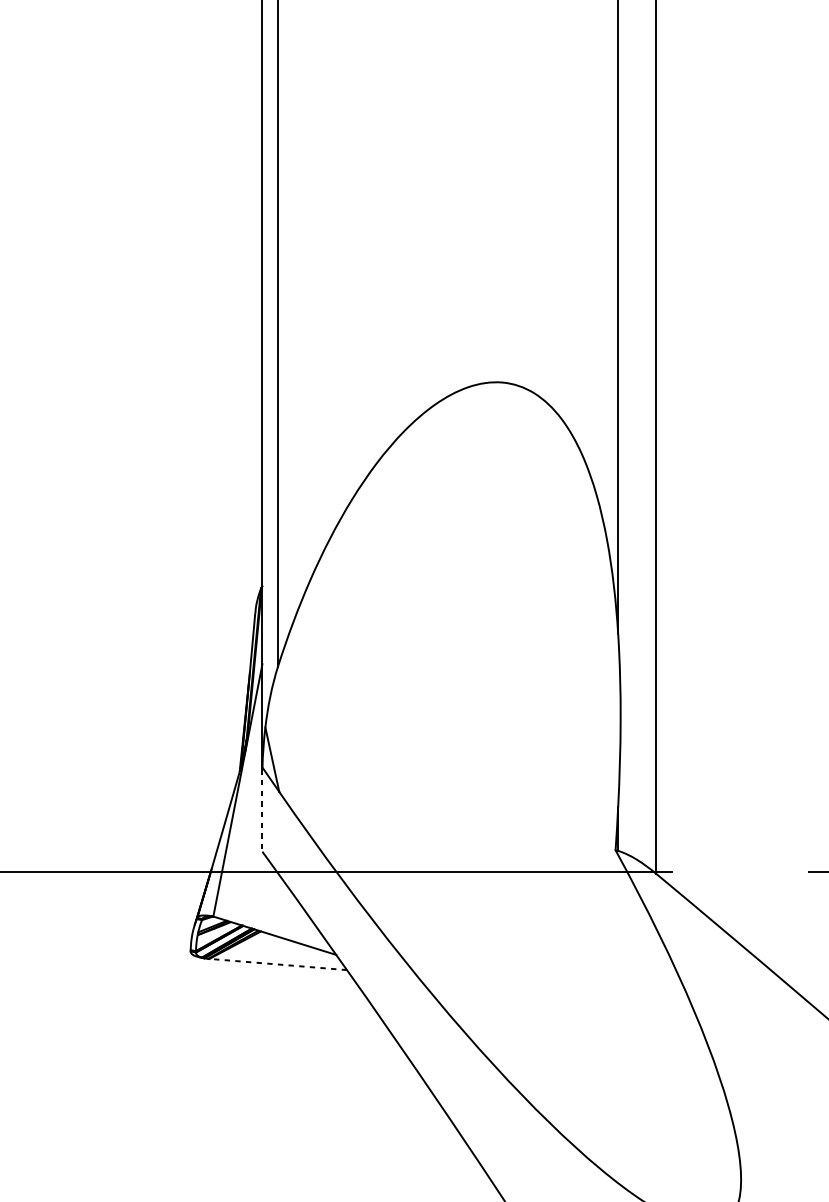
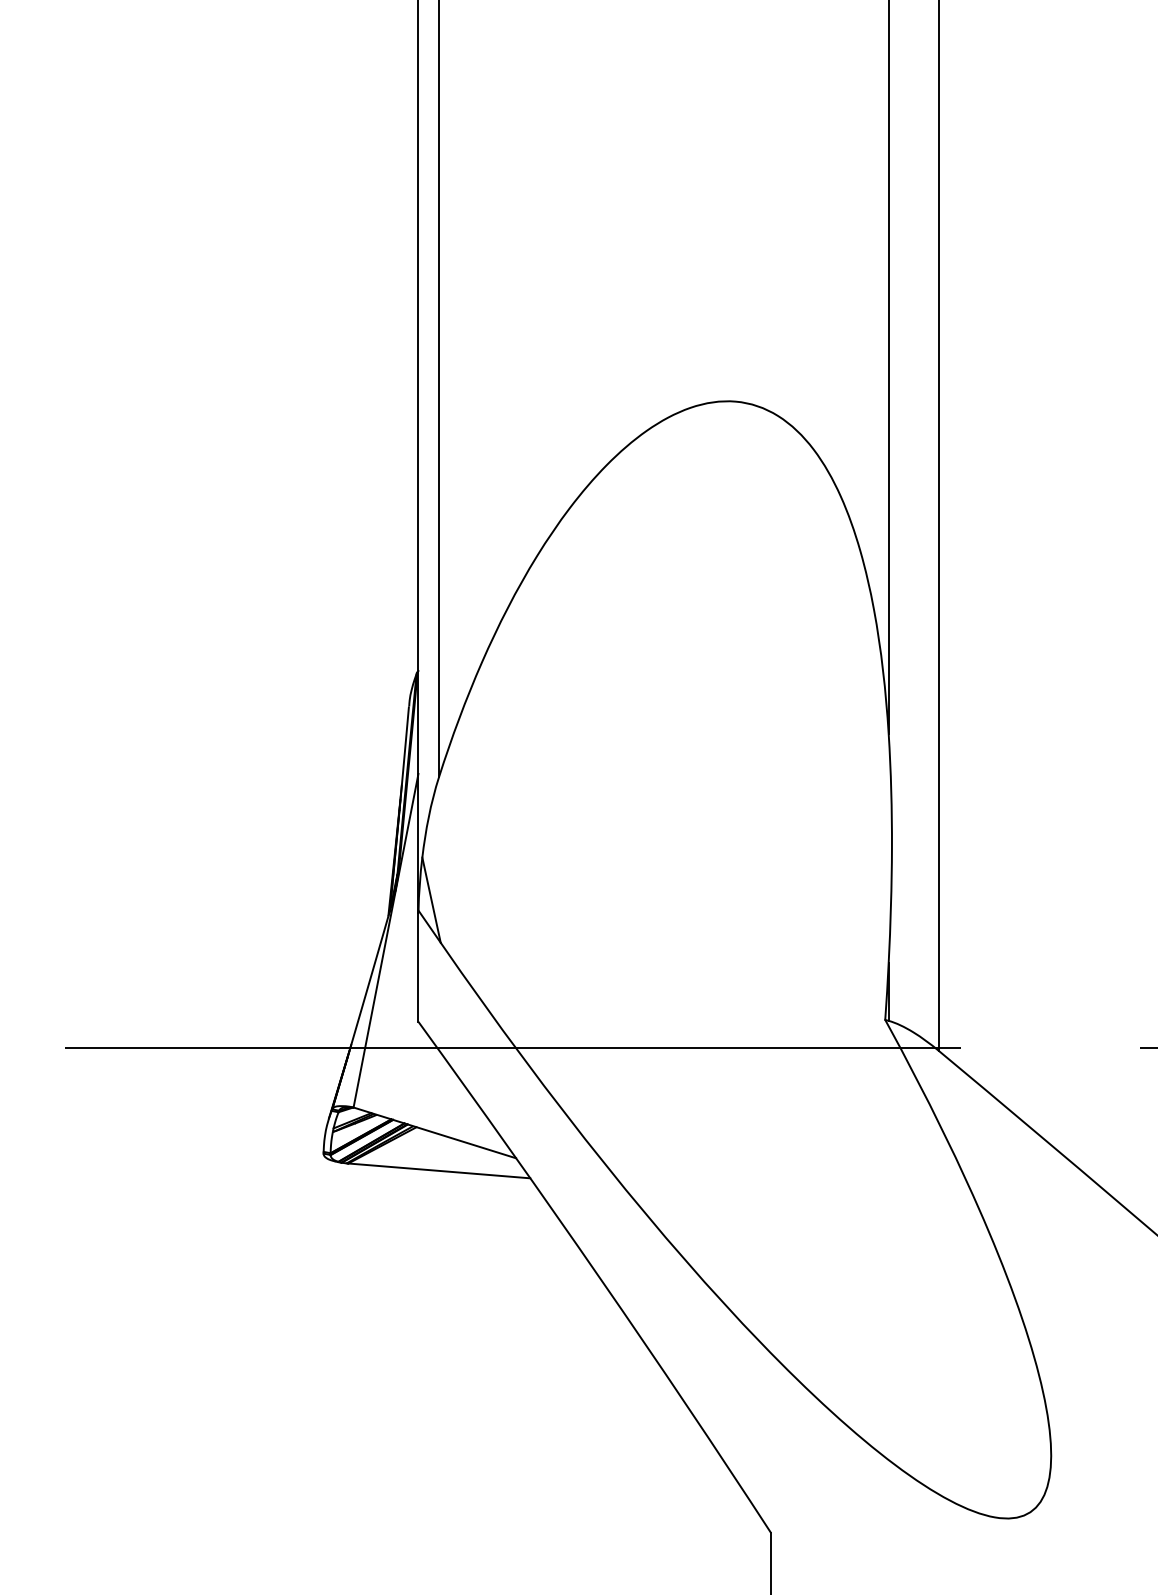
line: (262, 810) -> (418, 967), dashed -> solid
line: (277, 964) -> (438, 1170), dashed -> solid

